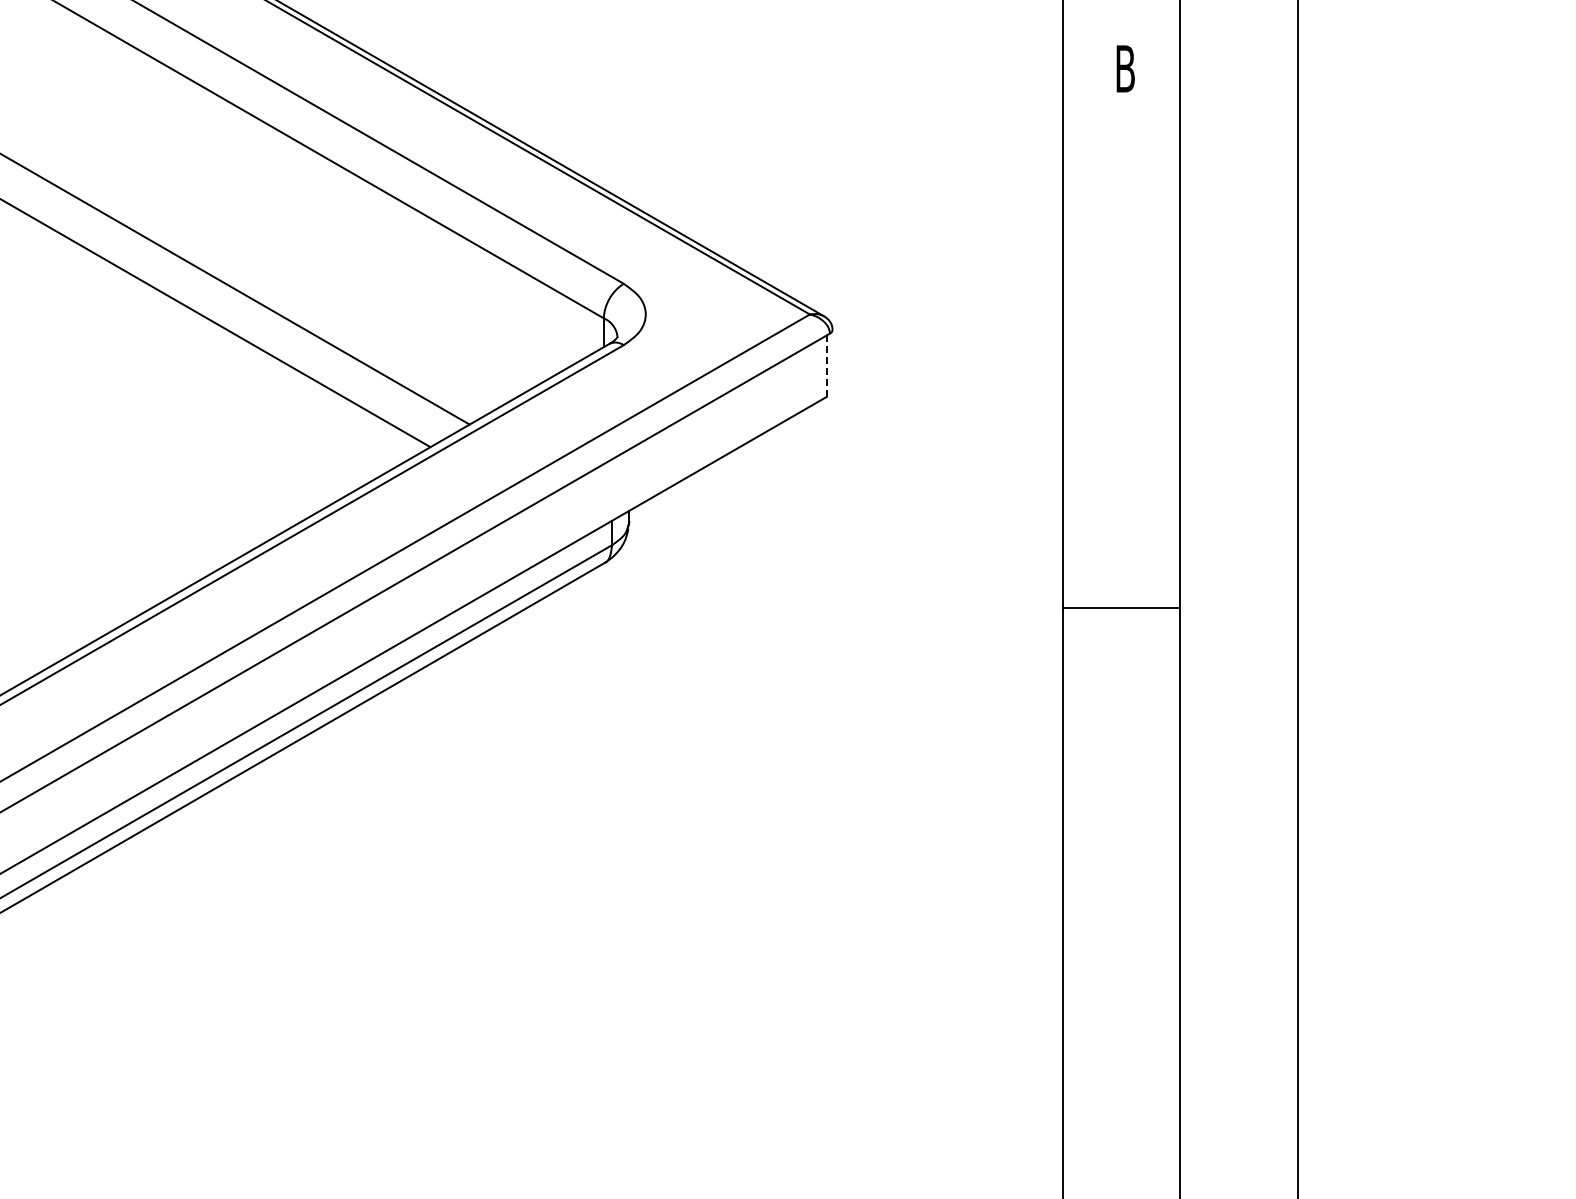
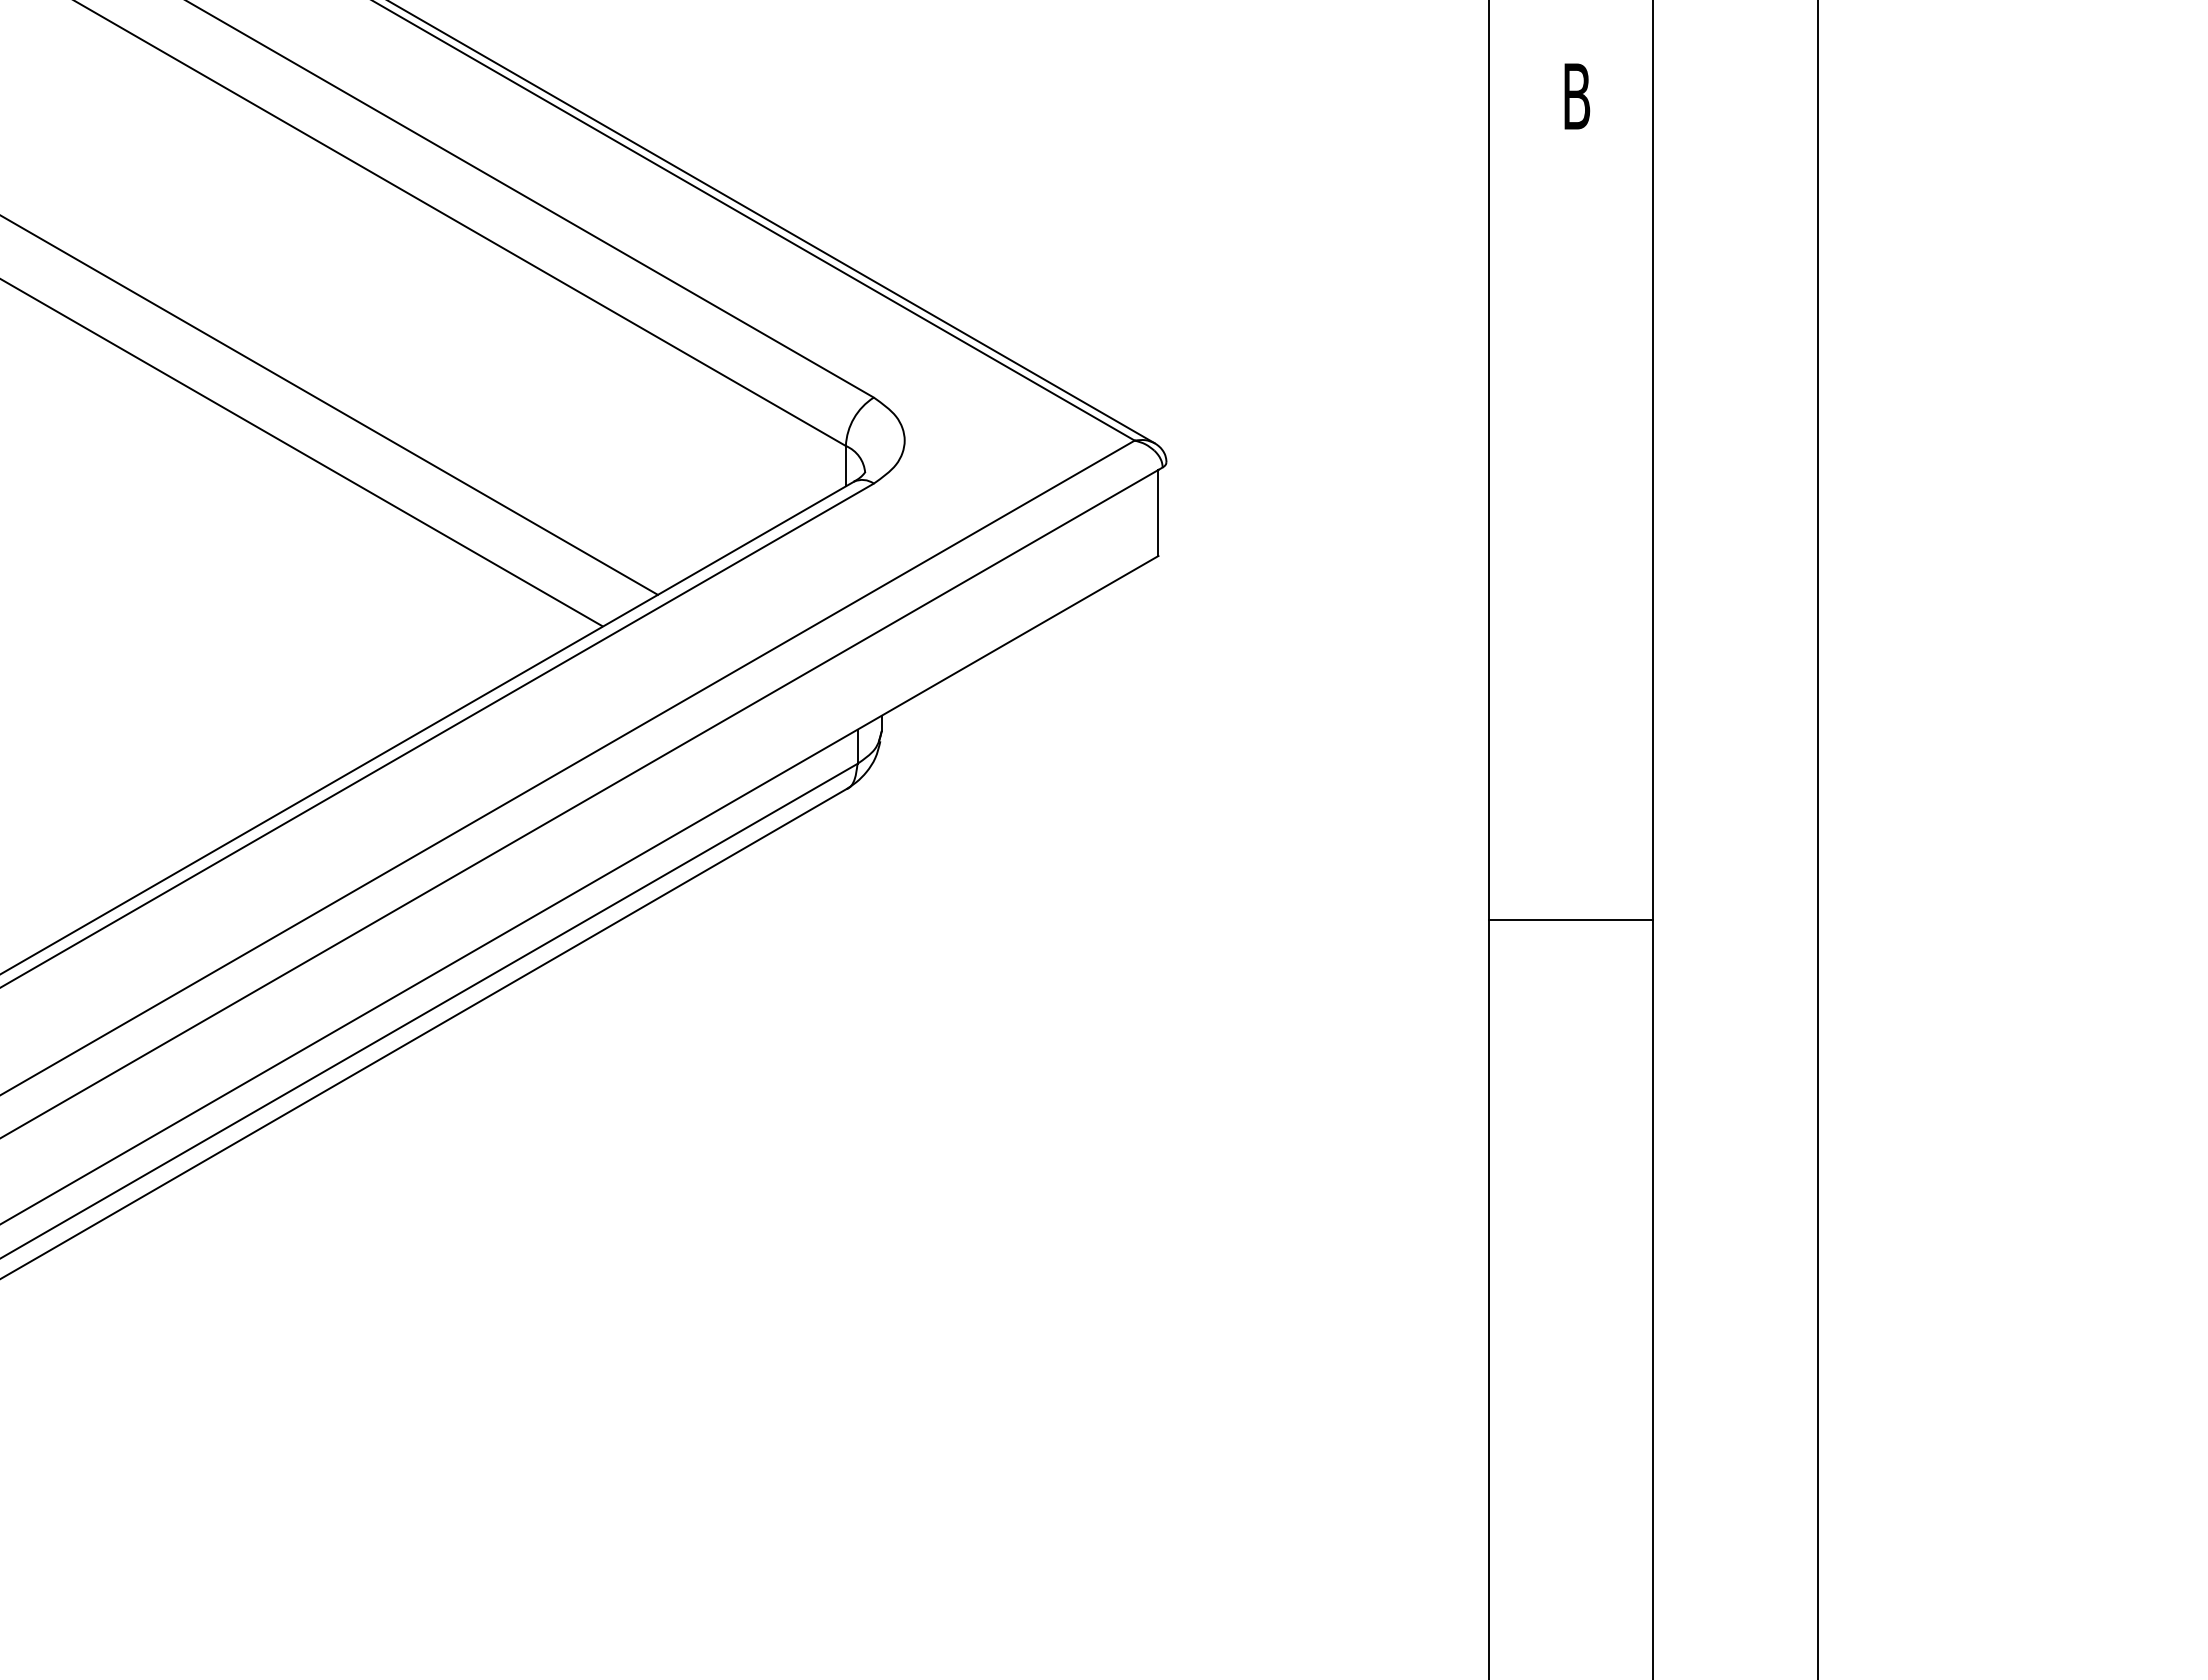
line: (826, 366) -> (1157, 513), dashed -> solid
line: (1121, 607) -> (1571, 919), moved

